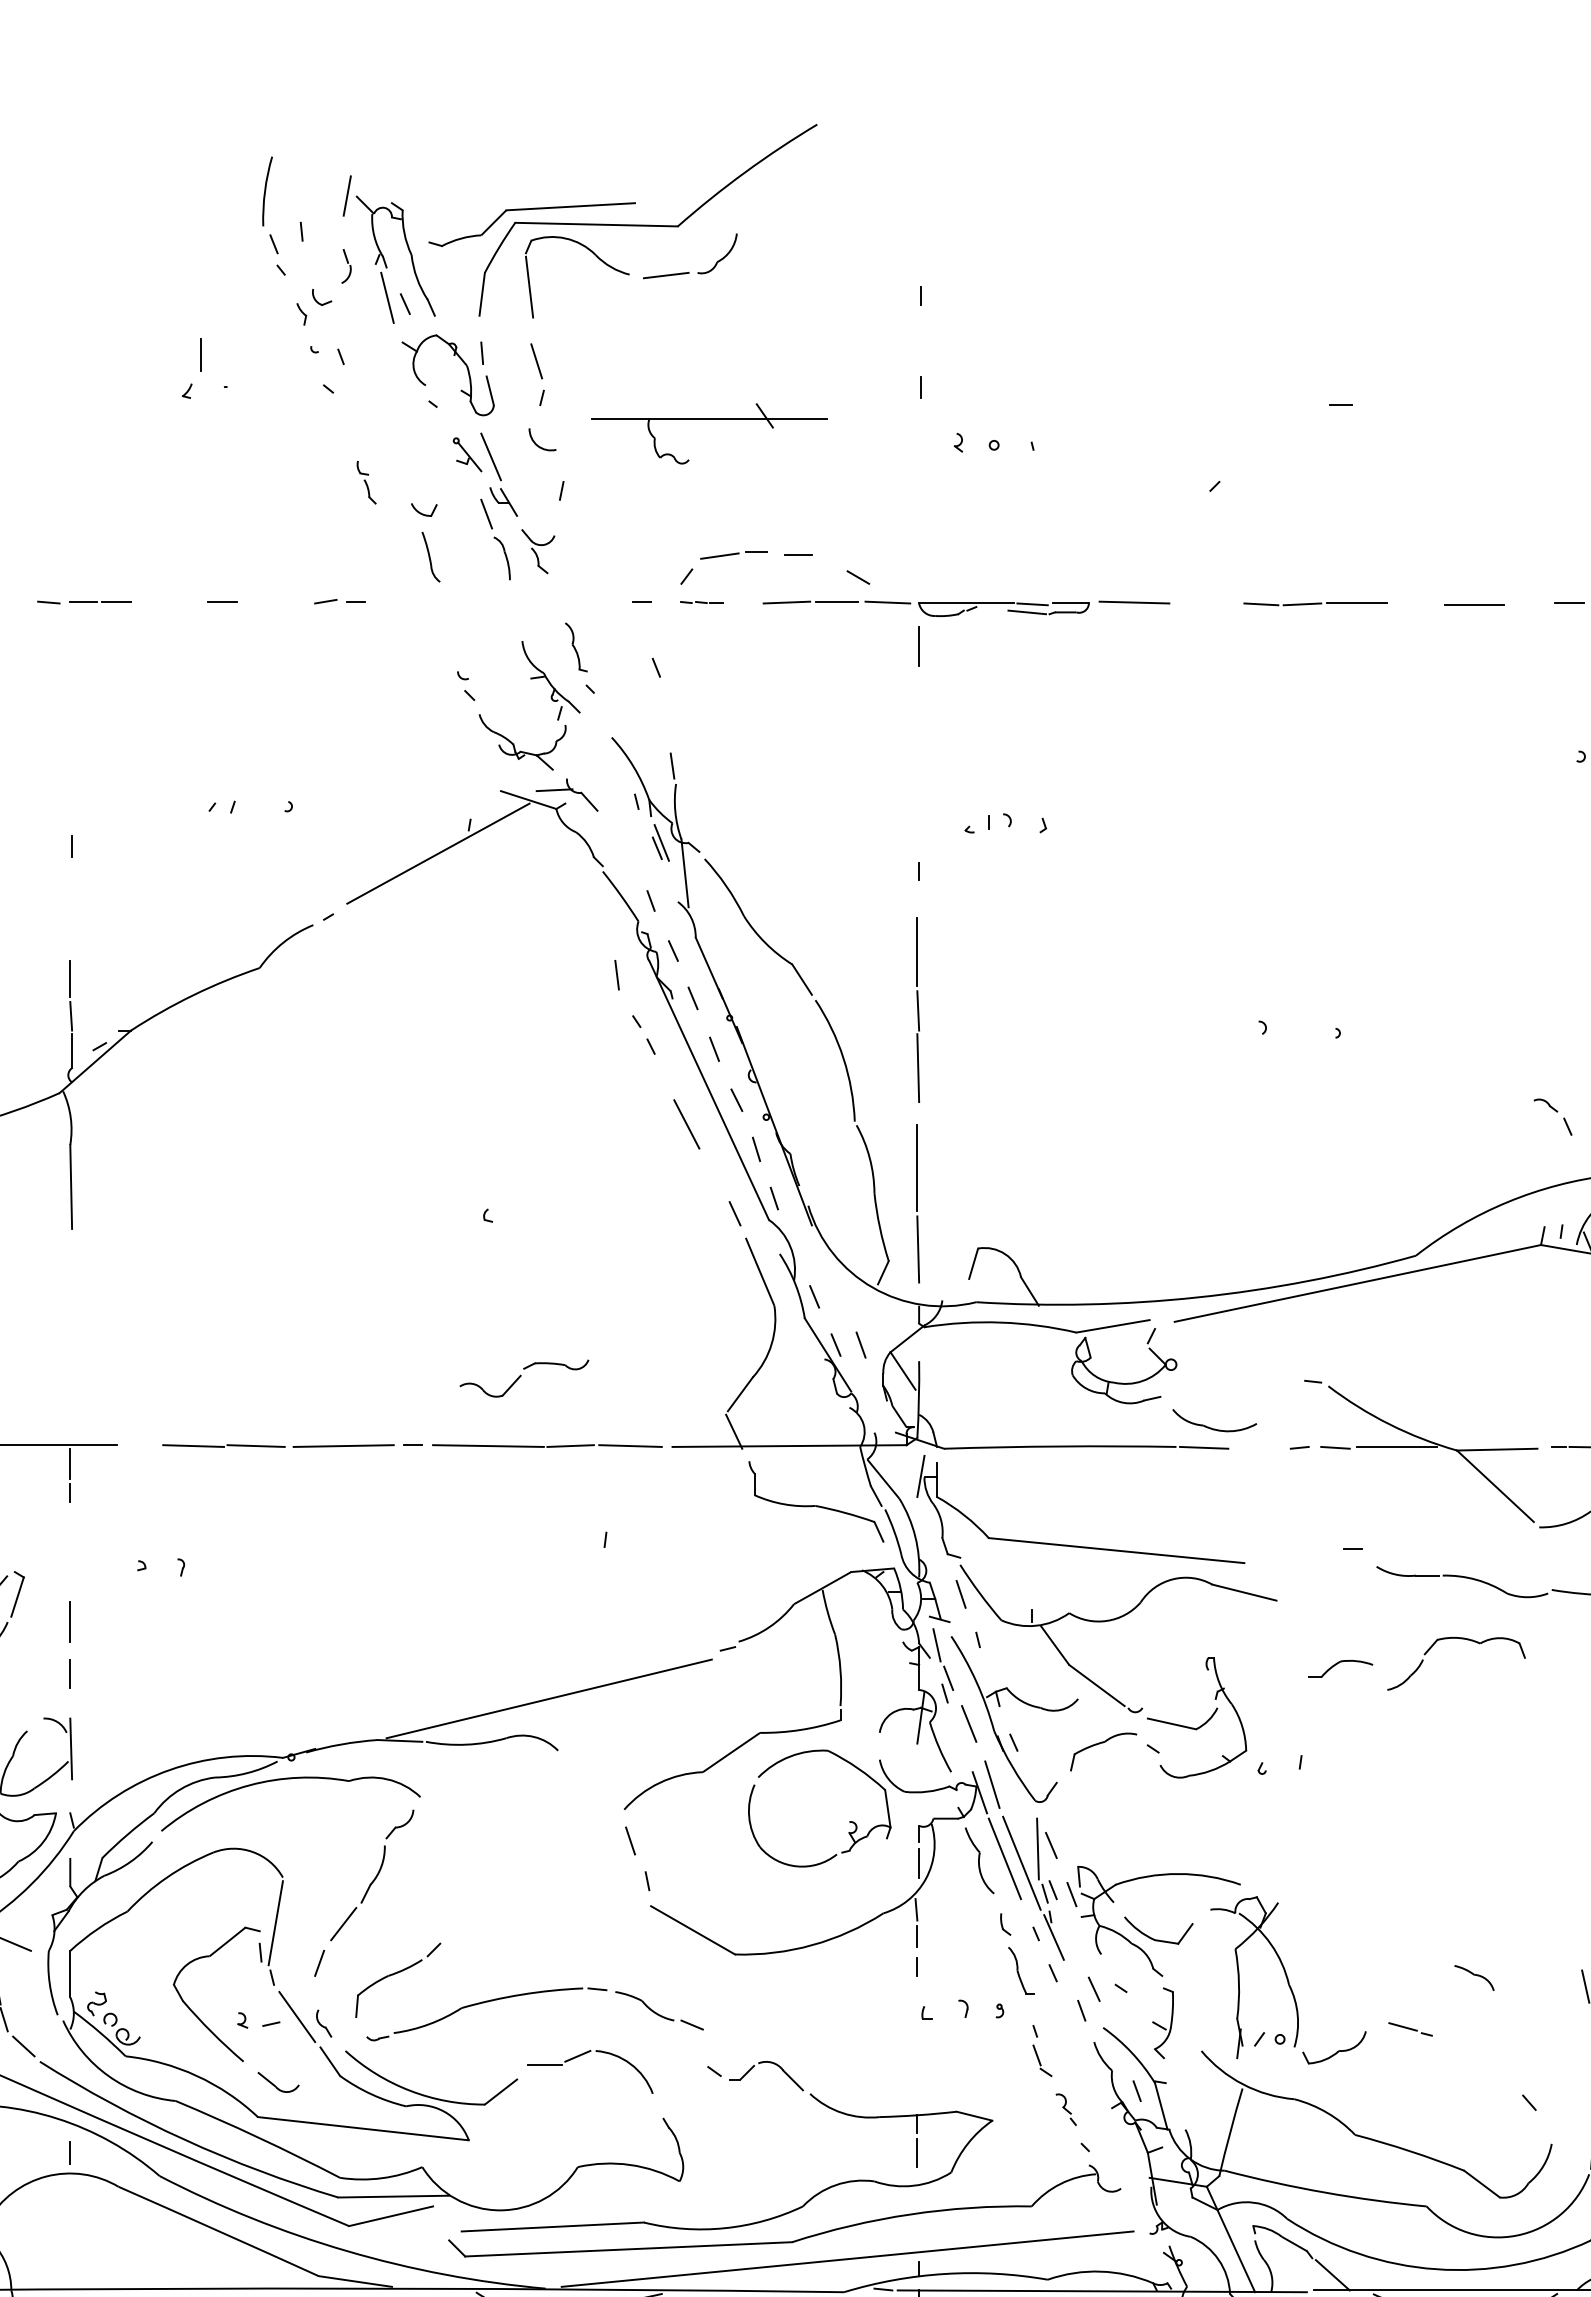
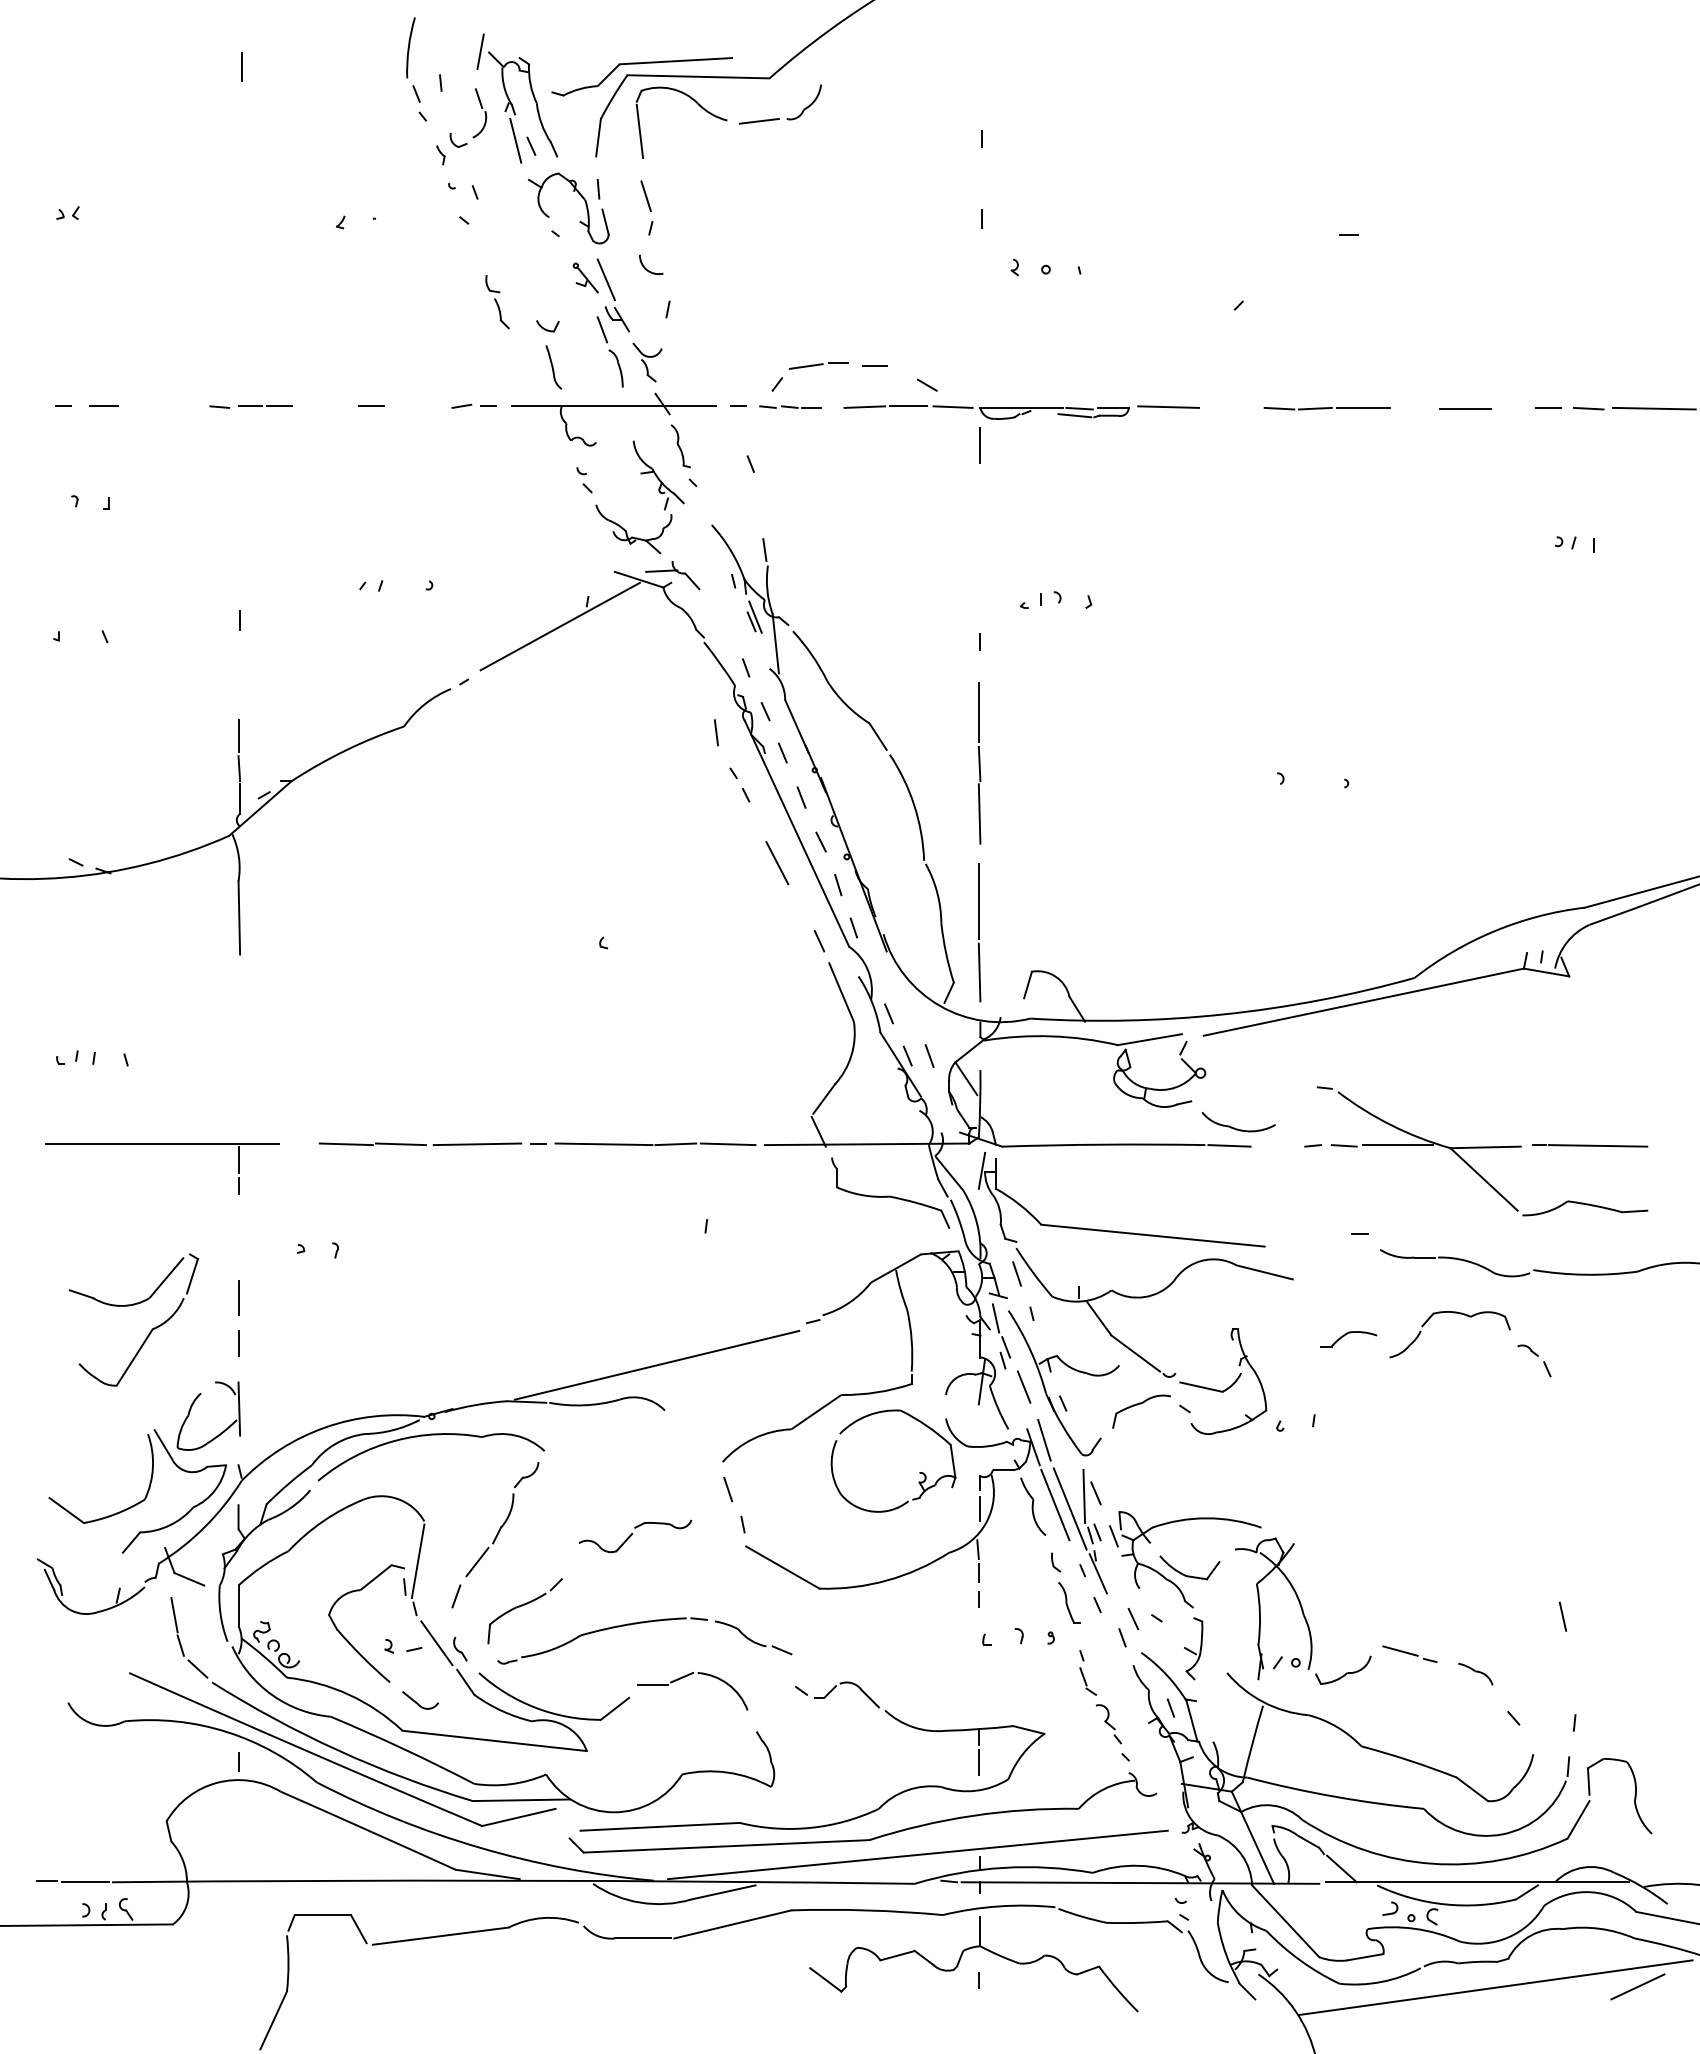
part: (346, 266) -> (479, 113), size x1.67
line: (200, 353) -> (241, 66), moved
part: (708, 418) -> (613, 406), moved
part: (366, 482) -> (497, 302), size x1.43
part: (701, 601) -> (790, 406), size x1.67
part: (1553, 1116) -> (1534, 1360), moved
part: (524, 1378) -> (635, 1536), moved
part: (1474, 1977) -> (1475, 1673), moved
part: (1410, 2028) -> (1409, 1653), size x1.43
part: (1065, 2109) -> (1108, 1724), size x1.43

